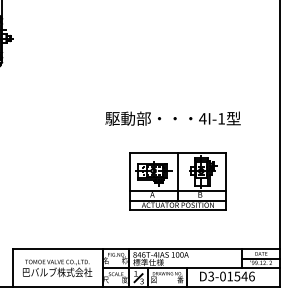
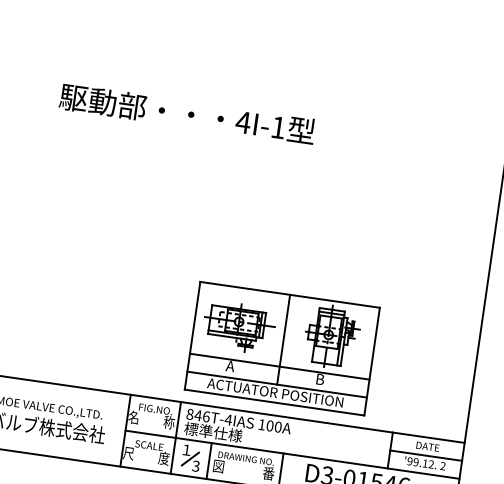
text: (172, 118) -> (186, 113), moved
part: (177, 181) -> (281, 348), moved

